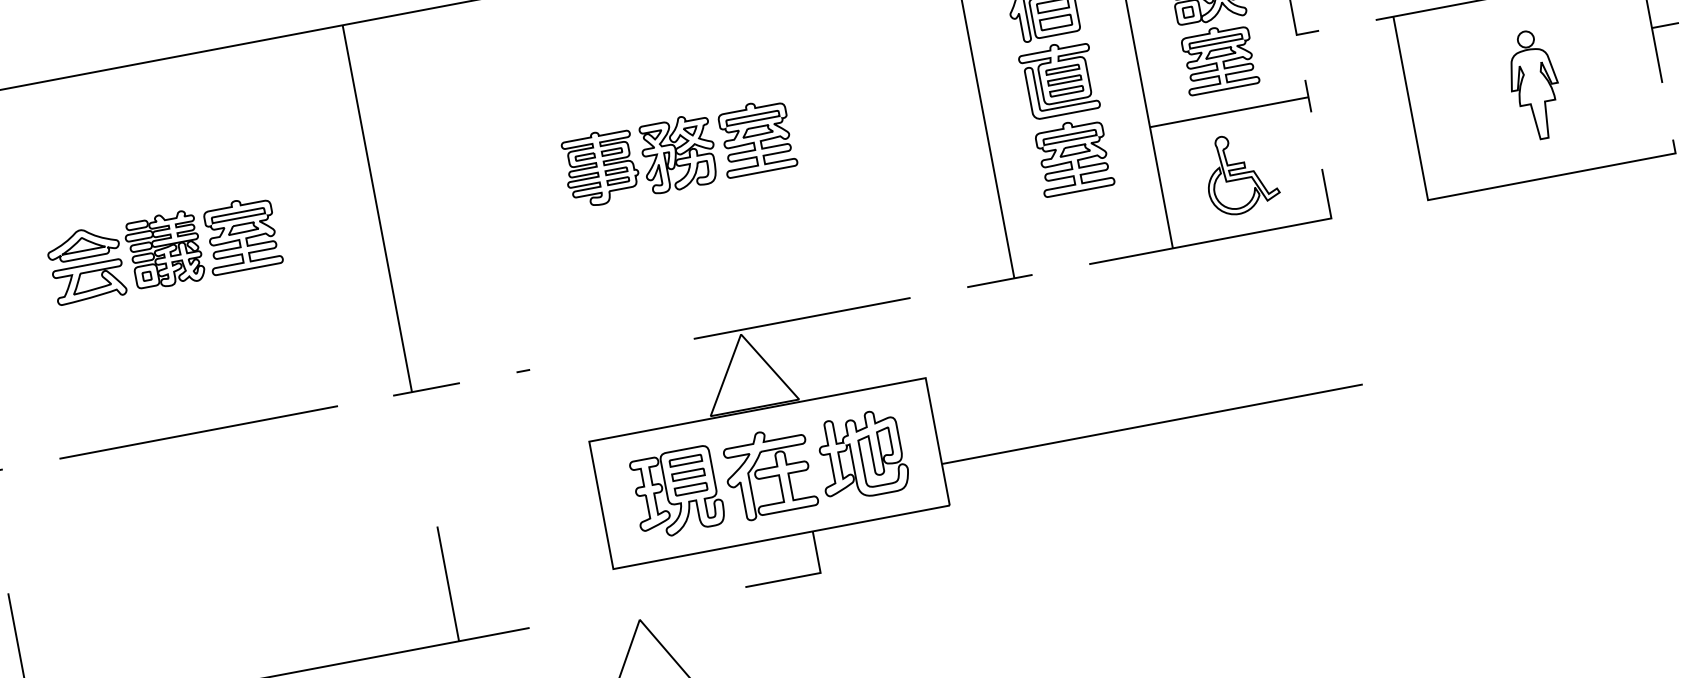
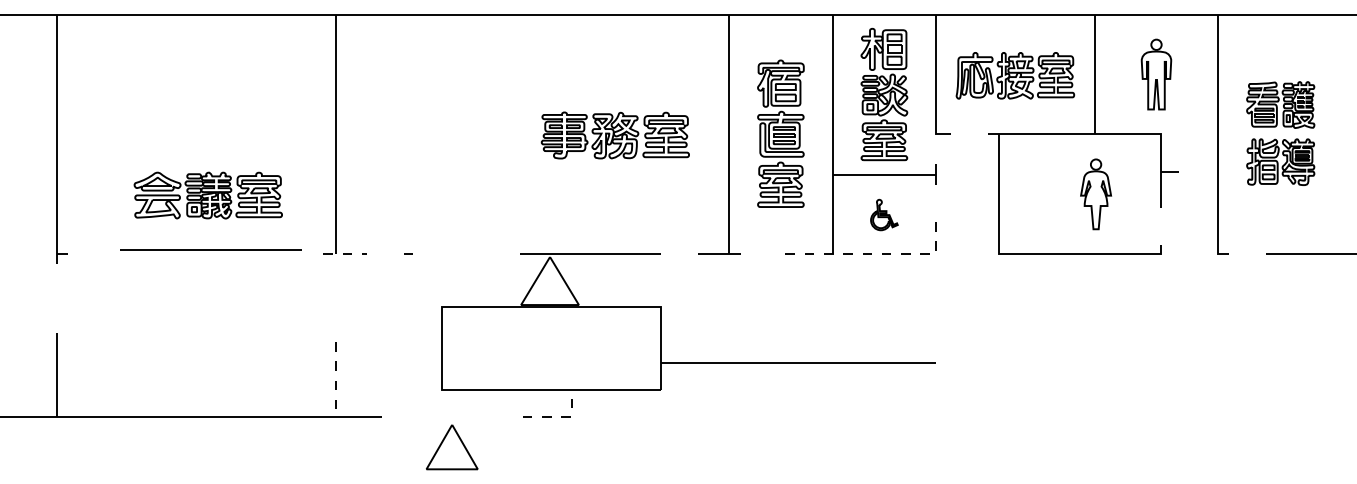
part: (1535, 85) -> (1096, 194), moved
part: (677, 153) -> (614, 135), moved
part: (1240, 172) -> (884, 214), size x0.6
line: (1235, 236) -> (873, 254), solid -> dashed
part: (163, 250) -> (207, 195), moved
line: (427, 389) -> (345, 254), solid -> dashed
line: (197, 431) -> (210, 249), moved
part: (769, 473) -> (551, 348), removed
line: (804, 575) -> (561, 416), solid -> dashed
line: (447, 583) -> (335, 379), solid -> dashed

